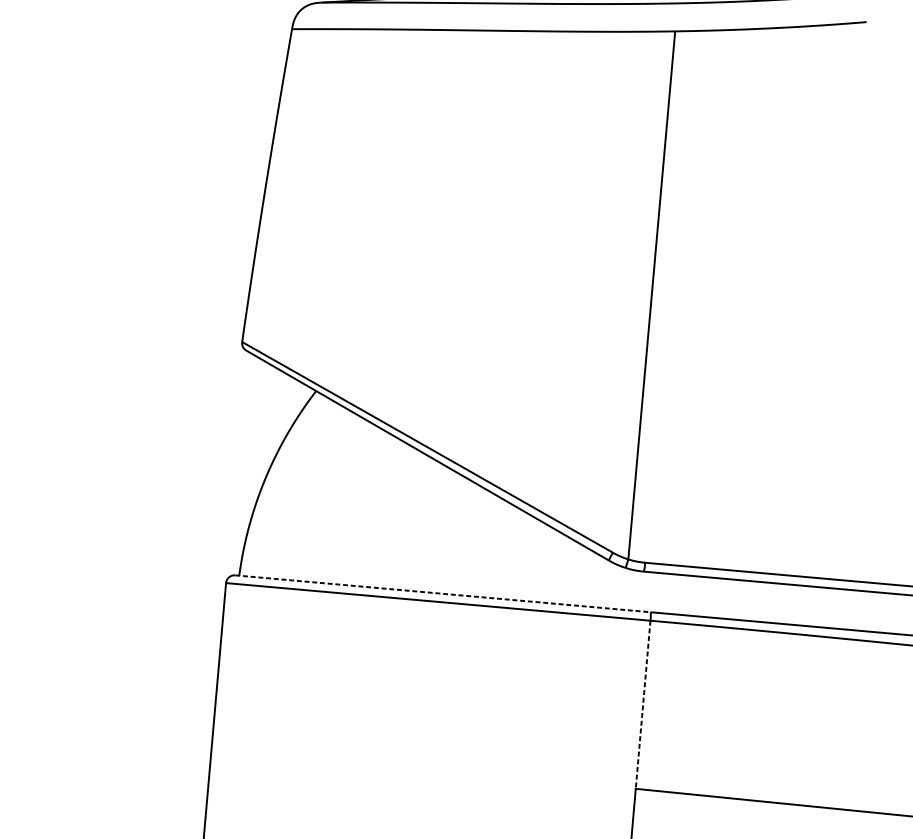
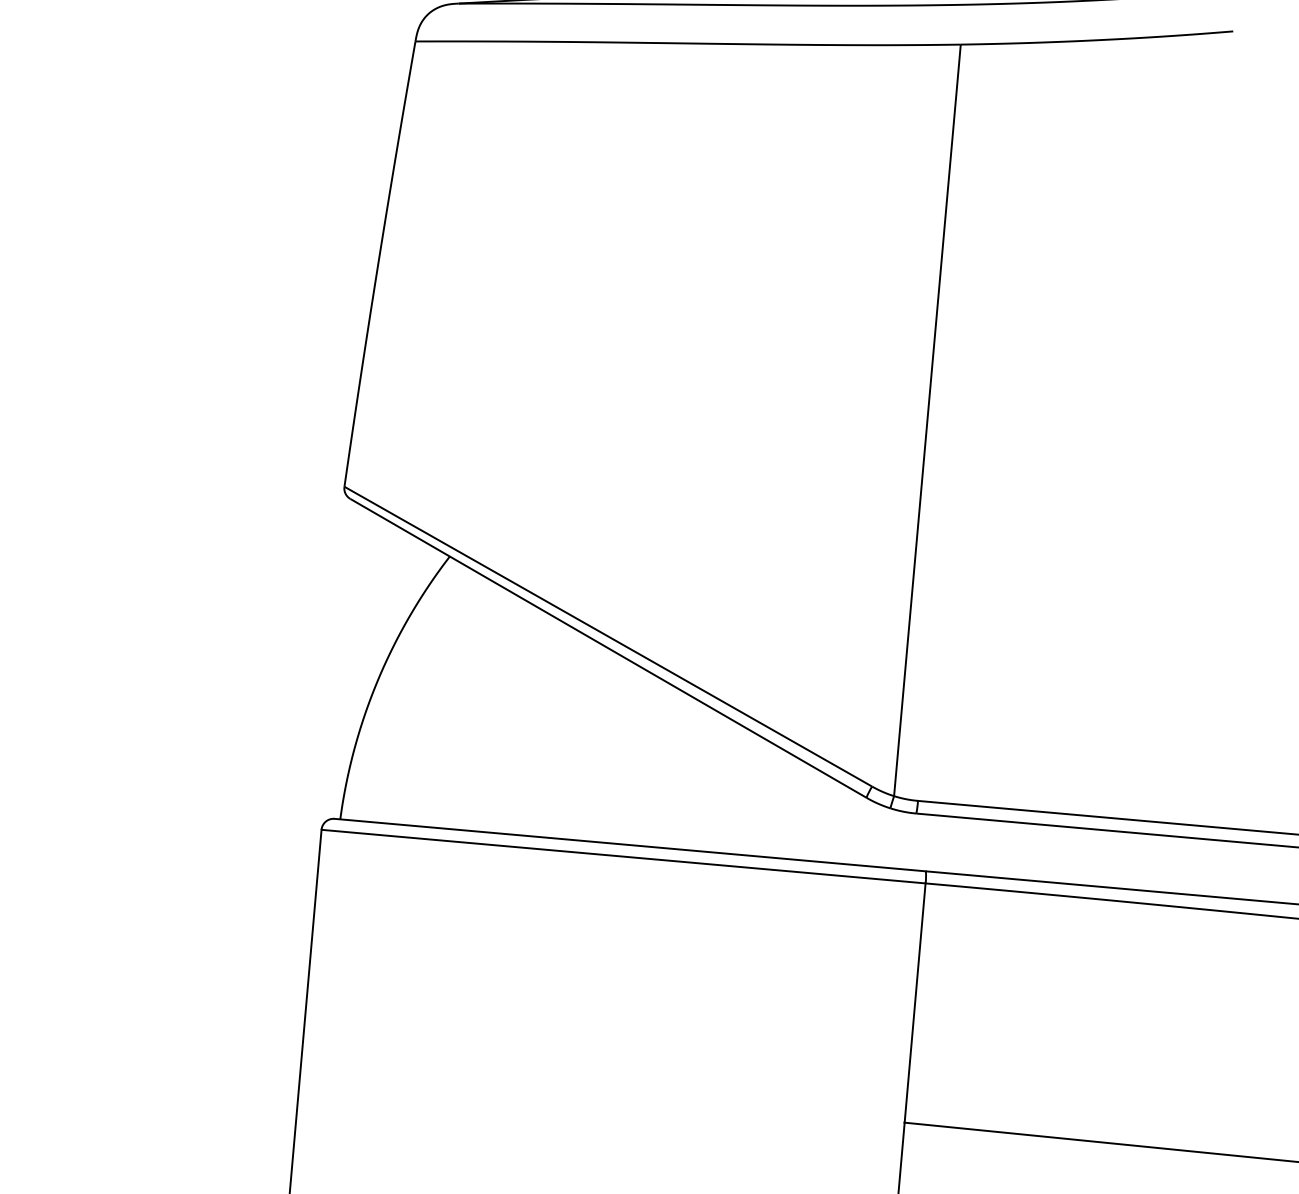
line: (443, 594) -> (630, 845), dashed -> solid
line: (643, 705) -> (915, 1003), dashed -> solid

